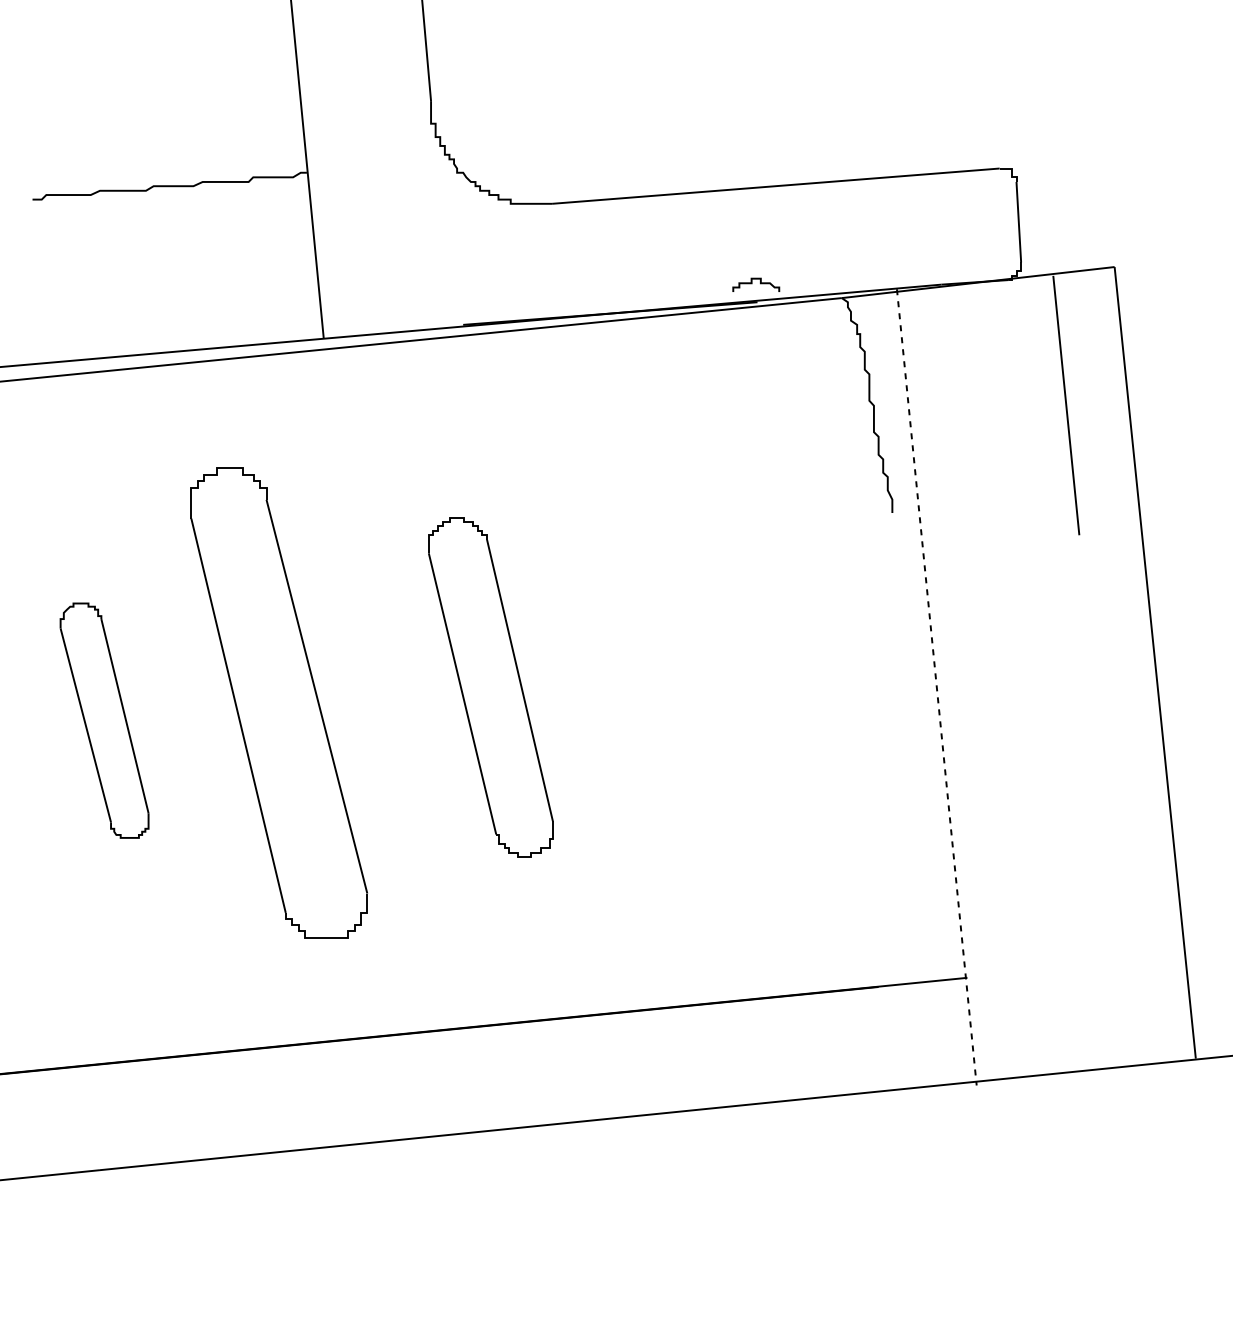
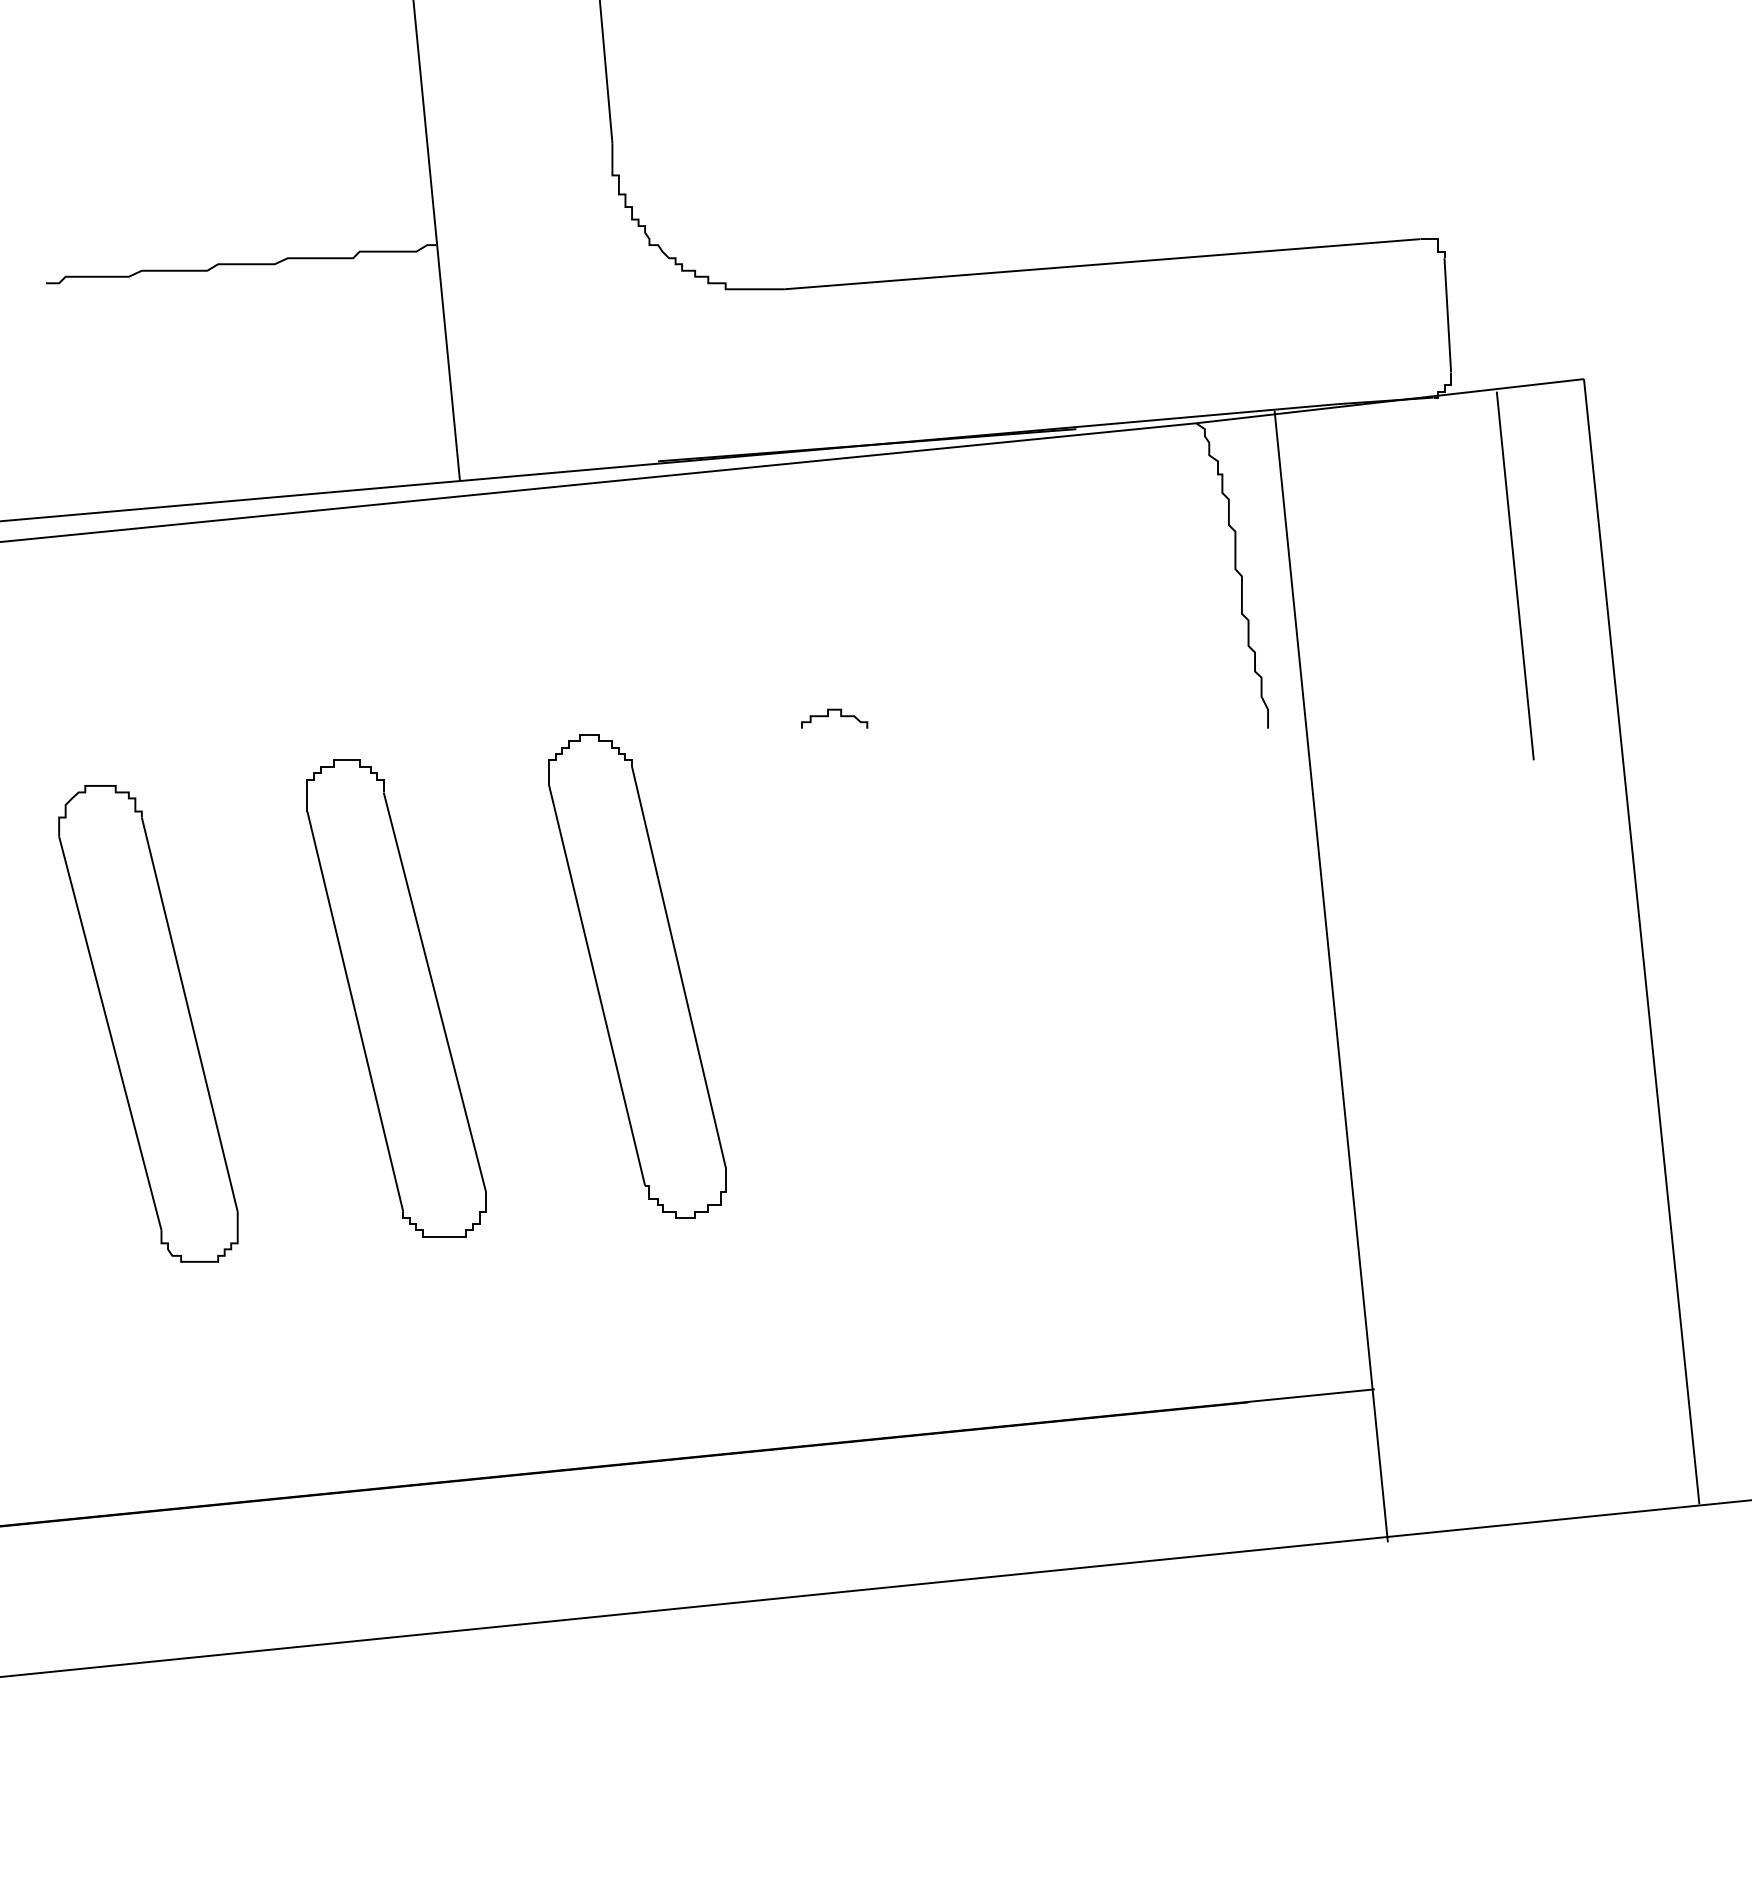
curve: (751, 284) -> (828, 717), moved
part: (490, 687) -> (637, 976), moved
line: (936, 687) -> (1331, 976), dashed -> solid
part: (279, 702) -> (396, 998), size x0.71
part: (104, 720) -> (148, 1023), size x1.43

